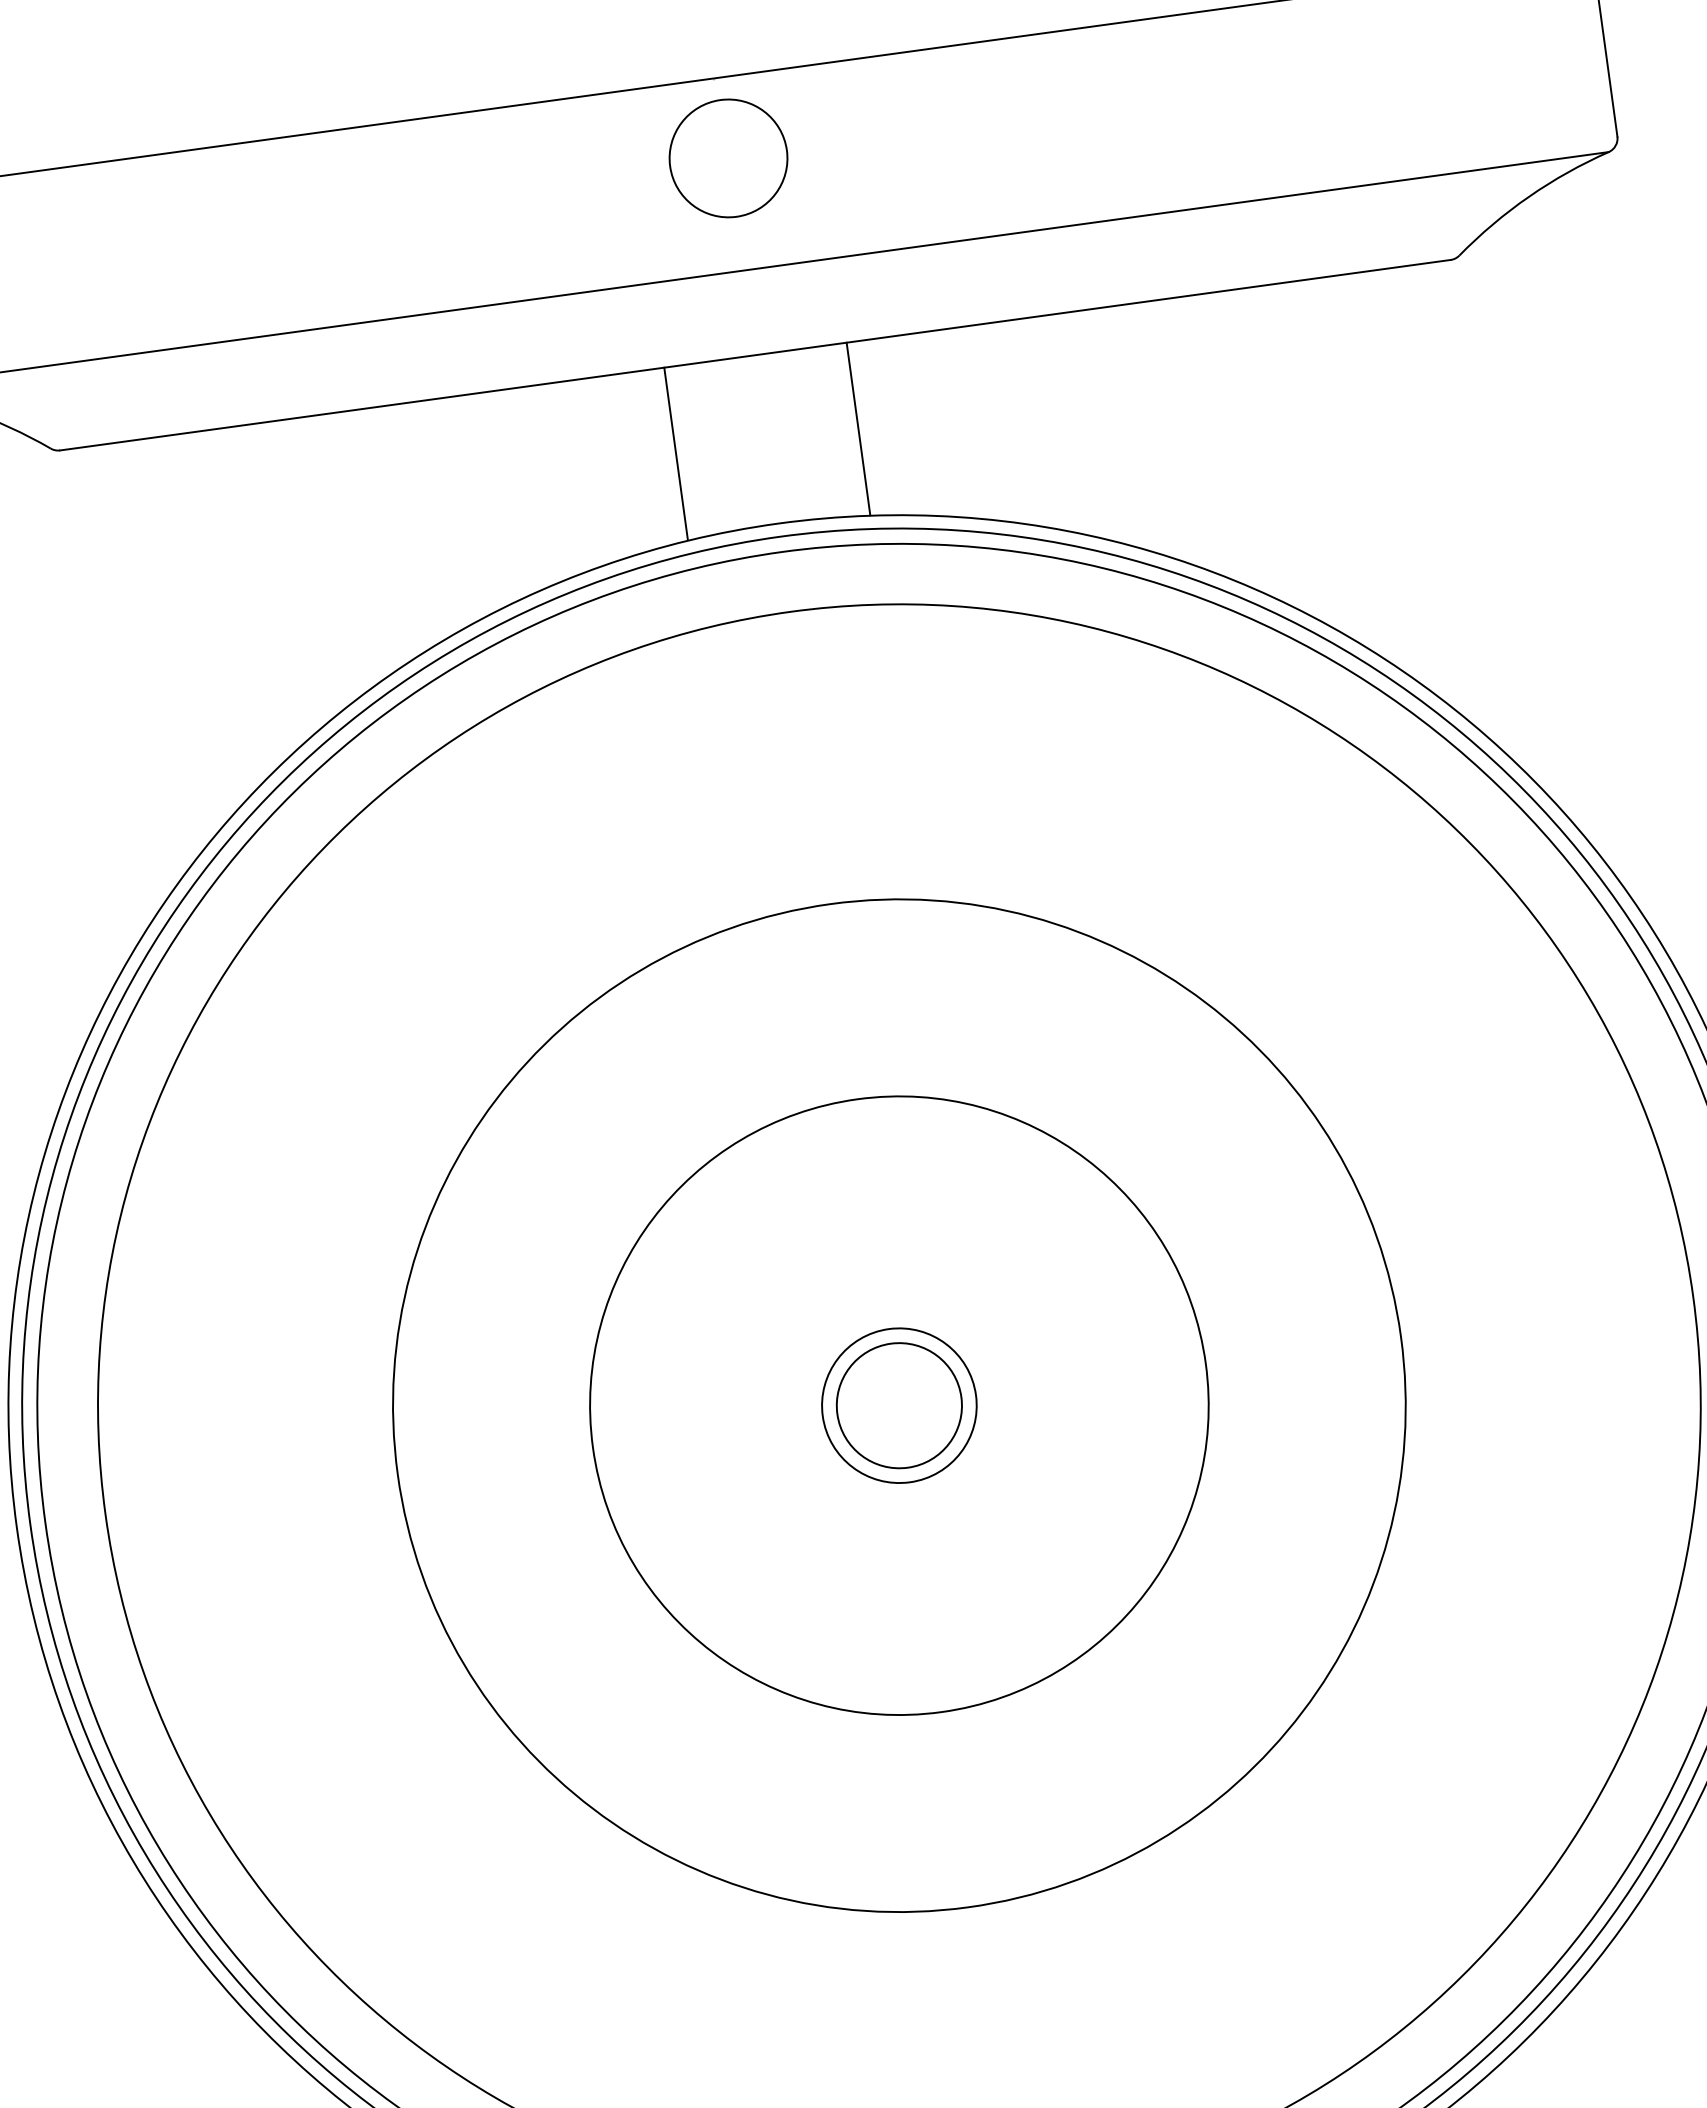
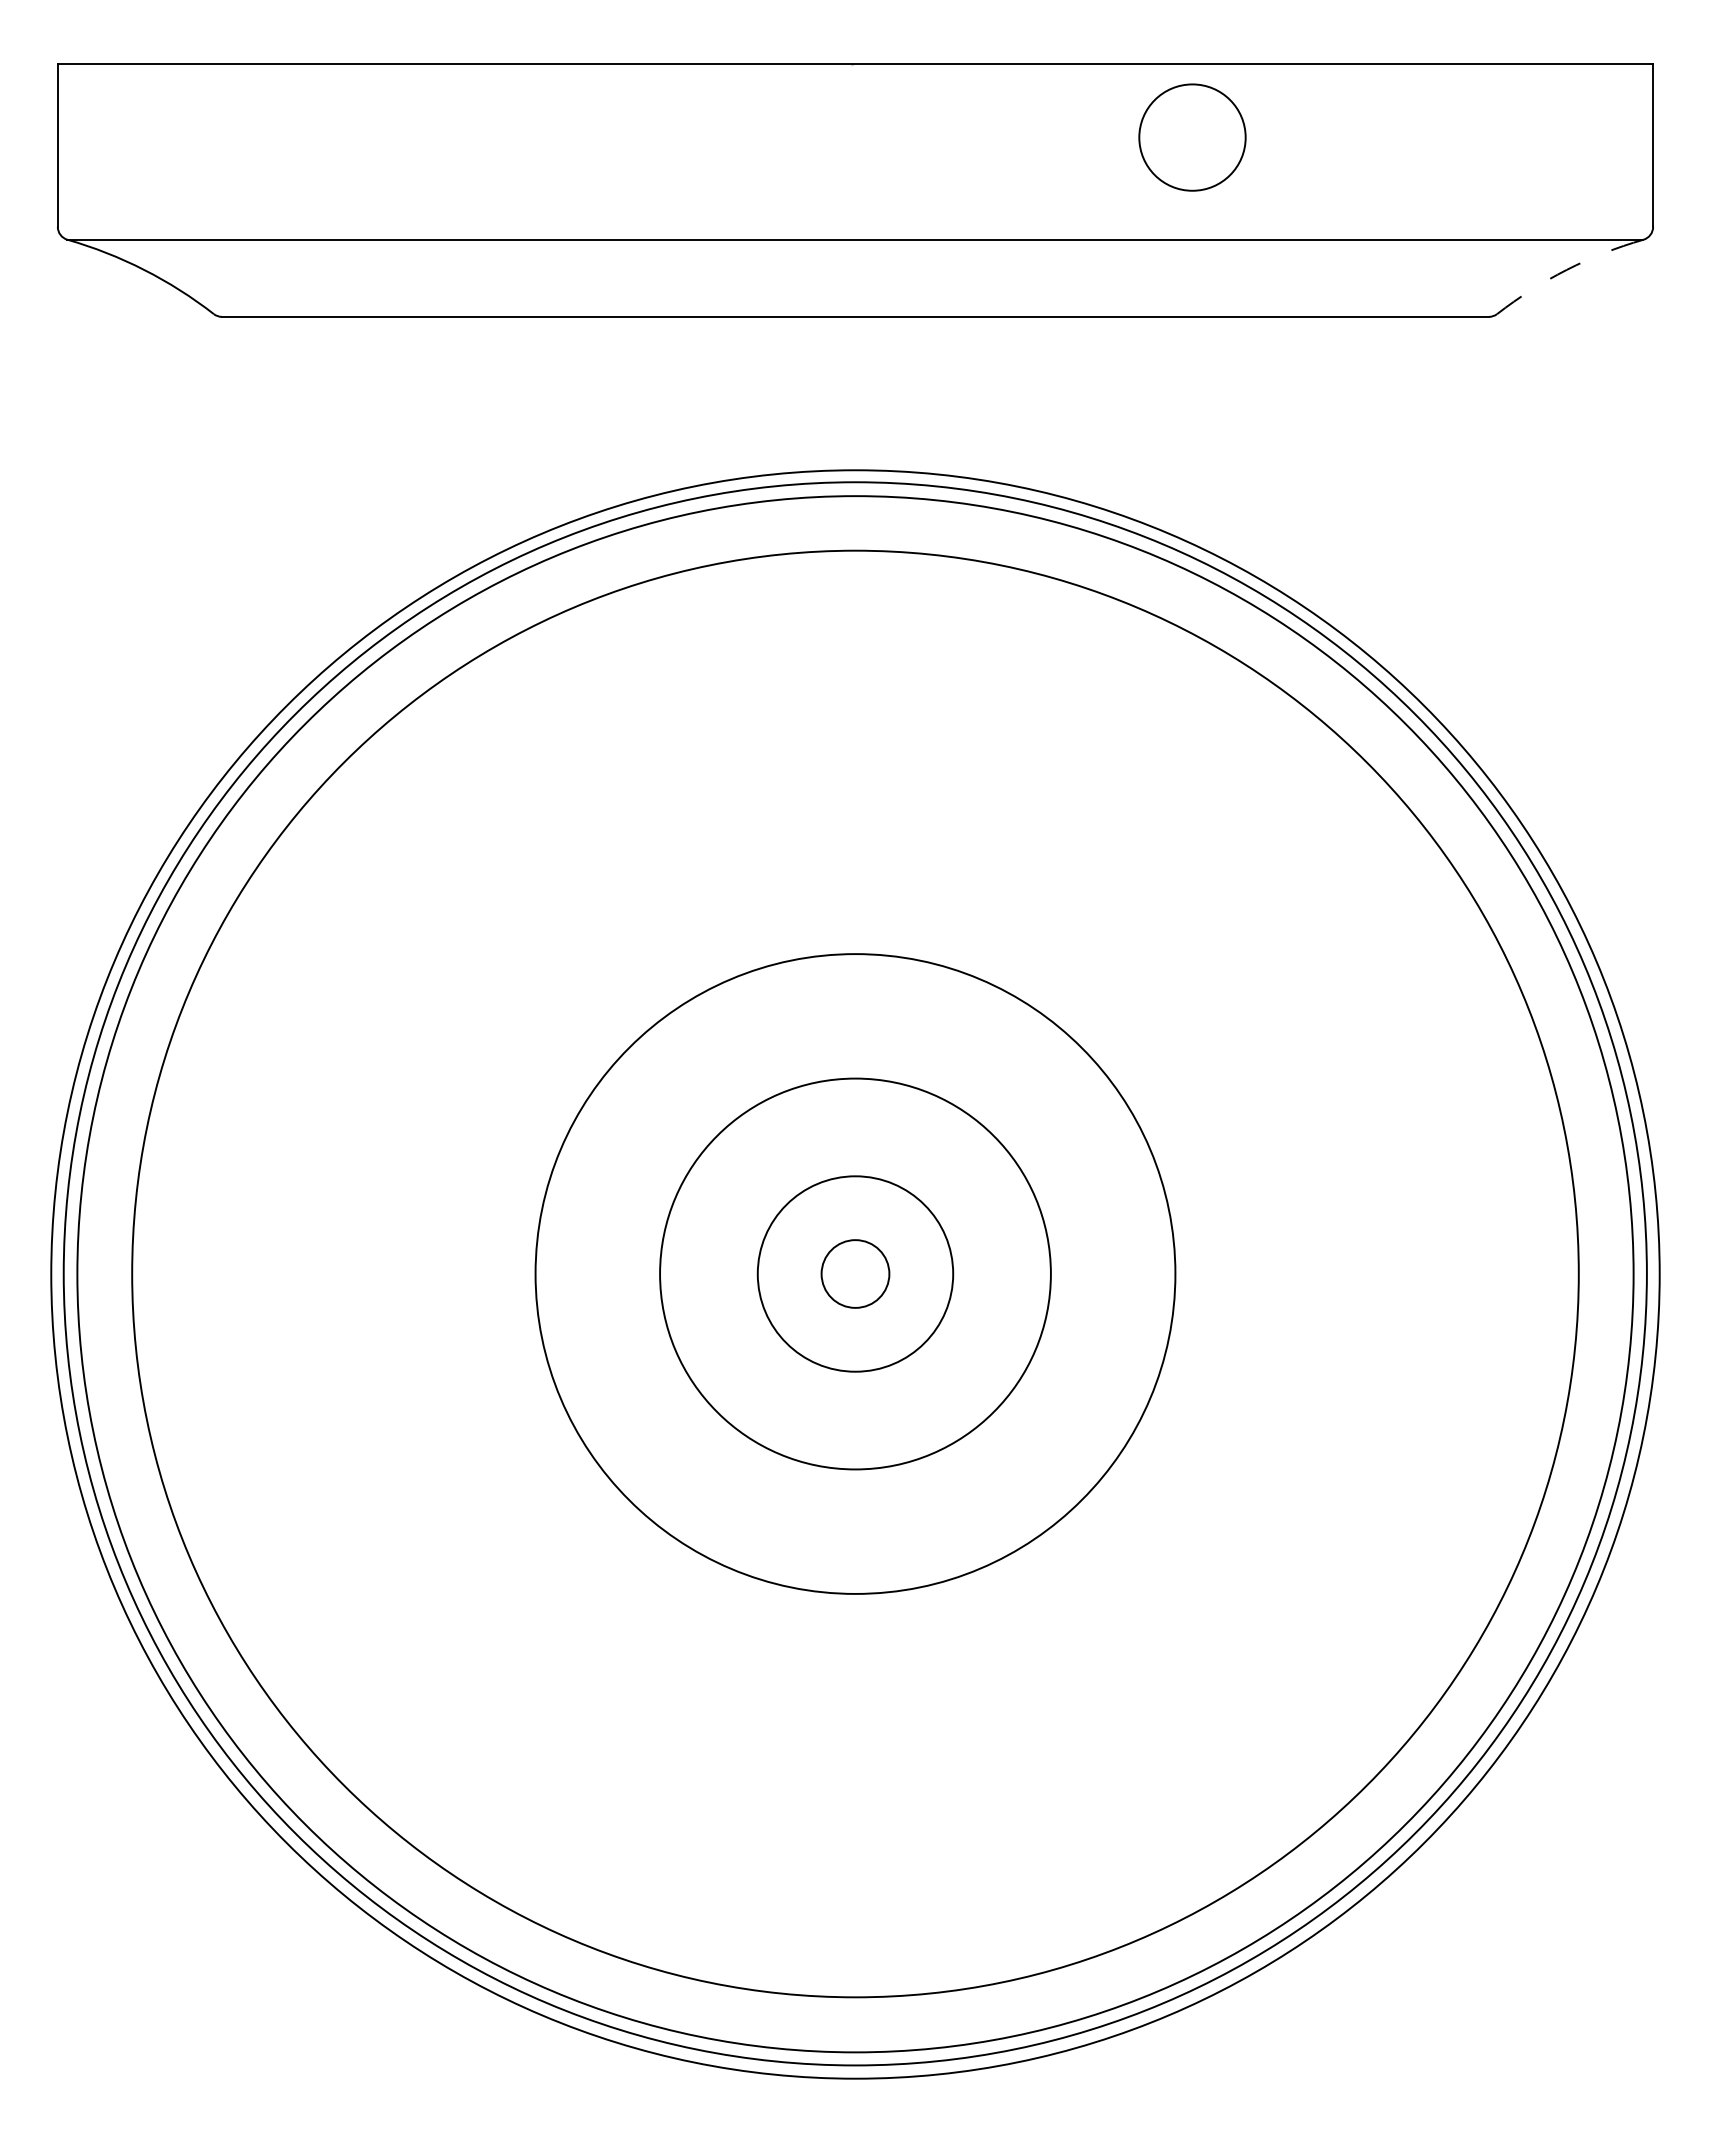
circle: (728, 158) -> (1192, 137), moved
arc: (1528, 196) -> (1566, 269), solid -> dashed
line: (858, 429) -> (938, 395), removed
line: (676, 453) -> (772, 395), removed
circle: (899, 1405) -> (855, 1273), size x0.6
circle: (899, 1405) -> (855, 1273), size x0.7
circle: (899, 1405) -> (855, 1273), size x0.7
circle: (899, 1405) -> (855, 1273), size x1.4

